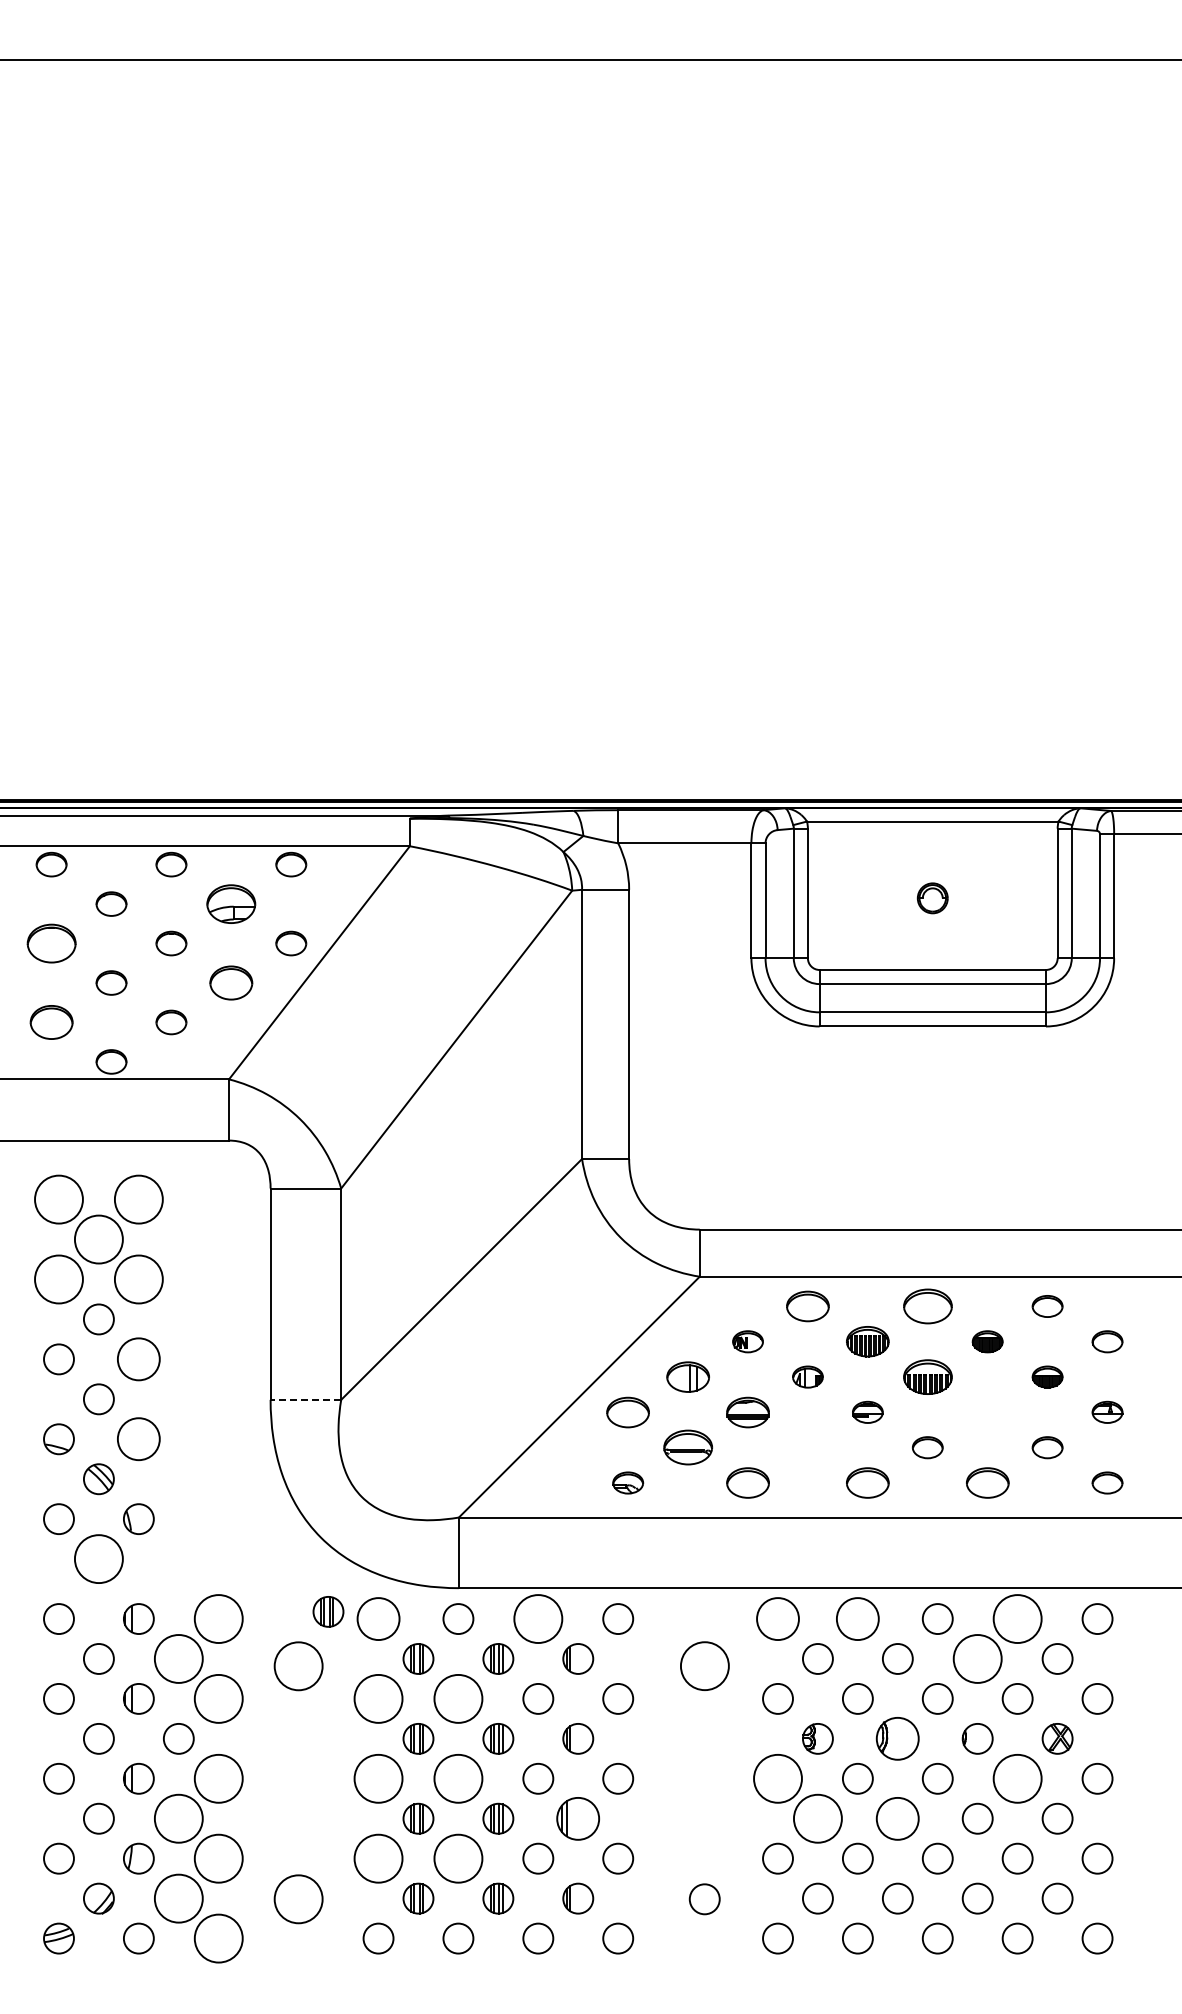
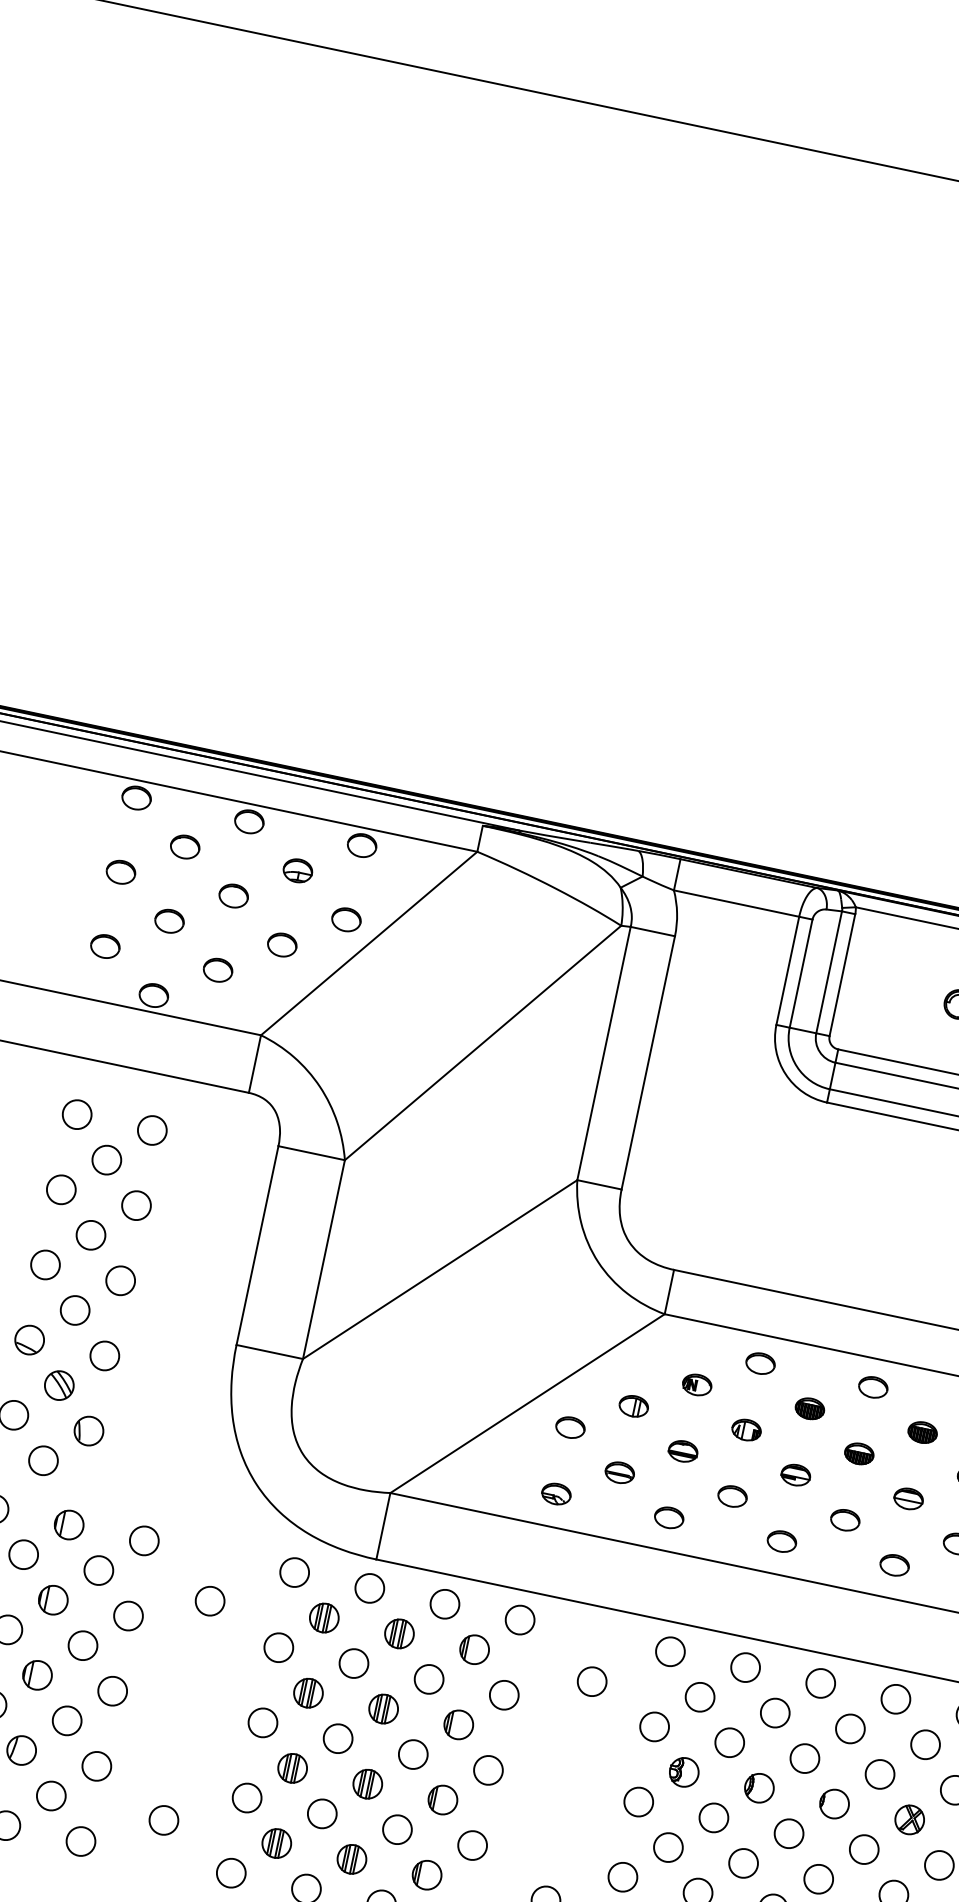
part: (231, 903) -> (298, 870), size x0.62
part: (51, 943) -> (120, 872), size x0.62
part: (231, 982) -> (282, 944), size x0.71
part: (51, 1022) -> (105, 946), size x0.71
circle: (58, 1199) -> (76, 1114), size x0.62
circle: (138, 1199) -> (152, 1130), size x0.62
circle: (98, 1239) -> (106, 1160), size x0.62
circle: (58, 1279) -> (60, 1189), size x0.62
circle: (138, 1279) -> (136, 1205), size x0.62
part: (807, 1306) -> (760, 1363), size x0.71
part: (927, 1306) -> (873, 1387), size x0.62
part: (867, 1341) -> (809, 1408), size x0.71
circle: (138, 1359) -> (120, 1280), size x0.71
part: (687, 1376) -> (633, 1405), size x0.71
part: (927, 1376) -> (859, 1453), size x0.62
line: (305, 1399) -> (269, 1351), dashed -> solid
part: (628, 1411) -> (570, 1426), size x0.71
part: (747, 1411) -> (682, 1450), size x0.71
part: (987, 1411) -> (908, 1498), added
circle: (138, 1439) -> (104, 1356), size x0.71
part: (687, 1447) -> (619, 1472), size x0.62
part: (807, 1447) -> (732, 1496), added
part: (747, 1482) -> (668, 1517), size x0.71
part: (867, 1482) -> (781, 1541), size x0.71
part: (987, 1482) -> (894, 1564), size x0.71
circle: (98, 1559) -> (43, 1461), size x0.62
part: (328, 1611) -> (249, 1555), removed
circle: (378, 1618) -> (294, 1572), size x0.71
circle: (777, 1618) -> (670, 1651), size x0.71
circle: (857, 1618) -> (745, 1667), size x0.71
circle: (218, 1619) -> (144, 1541), size x0.62
circle: (538, 1619) -> (445, 1604), size x0.62
circle: (1017, 1619) -> (895, 1699), size x0.62
circle: (178, 1658) -> (98, 1570), size x0.62
circle: (977, 1658) -> (850, 1728), size x0.62
circle: (298, 1666) -> (209, 1601), size x0.62
circle: (704, 1666) -> (591, 1681), size x0.62
circle: (218, 1698) -> (128, 1615), size x0.62
circle: (378, 1698) -> (278, 1647), size x0.62
circle: (458, 1698) -> (354, 1663), size x0.62
part: (897, 1738) -> (759, 1787), size x0.71
circle: (218, 1778) -> (112, 1690), size x0.62
circle: (378, 1778) -> (263, 1722), size x0.62
circle: (458, 1778) -> (338, 1738), size x0.62
circle: (777, 1778) -> (638, 1801), size x0.62
circle: (1017, 1778) -> (864, 1849), size x0.62
circle: (178, 1818) -> (66, 1720), size x0.62
part: (578, 1818) -> (443, 1799), size x0.71
circle: (817, 1818) -> (668, 1847), size x0.62
circle: (897, 1818) -> (743, 1863), size x0.71
circle: (218, 1858) -> (96, 1766), size x0.62
circle: (378, 1858) -> (247, 1797), size x0.62
circle: (458, 1858) -> (322, 1813), size x0.62
circle: (178, 1898) -> (51, 1795), size x0.62
circle: (298, 1899) -> (163, 1820), size x0.62
circle: (218, 1938) -> (80, 1841), size x0.62

